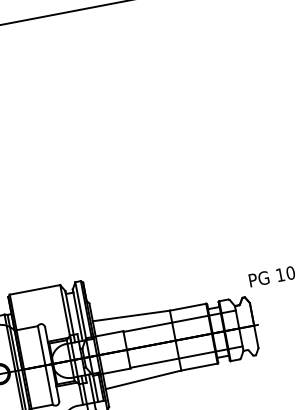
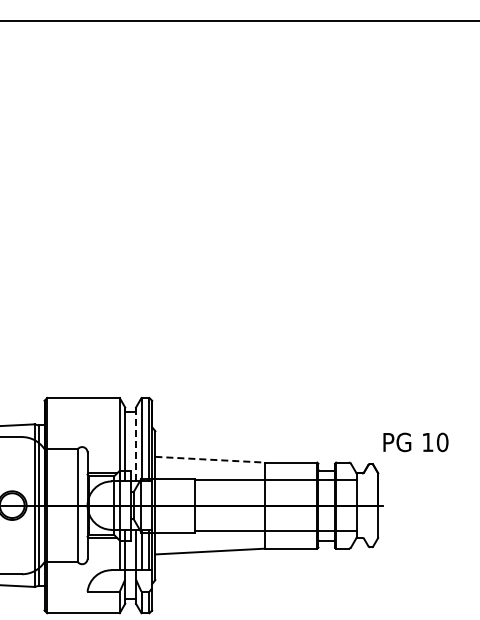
line: (78, 315) -> (136, 444), solid -> dashed
line: (131, 315) -> (210, 459), solid -> dashed

